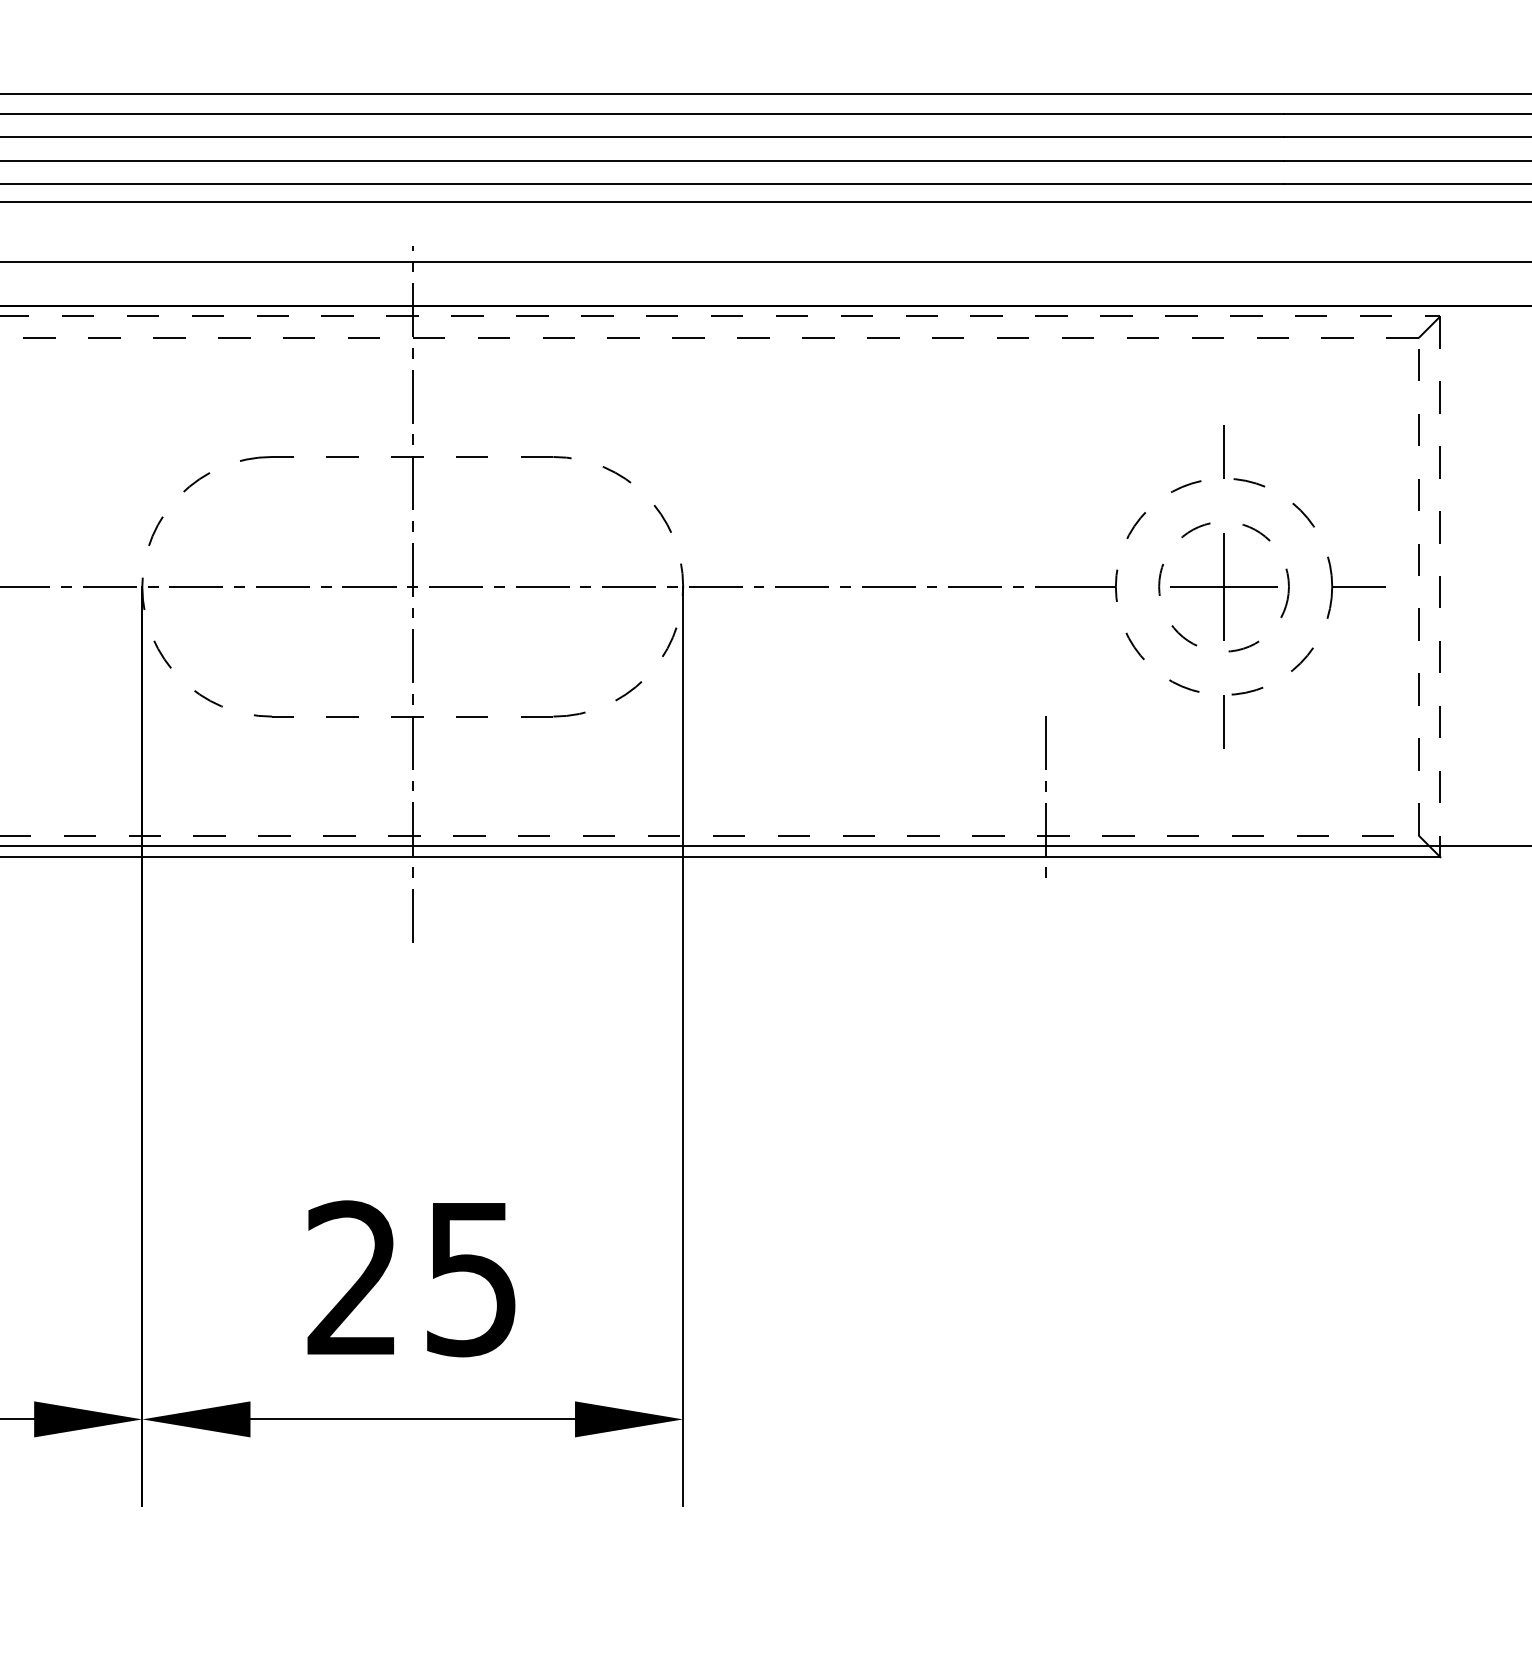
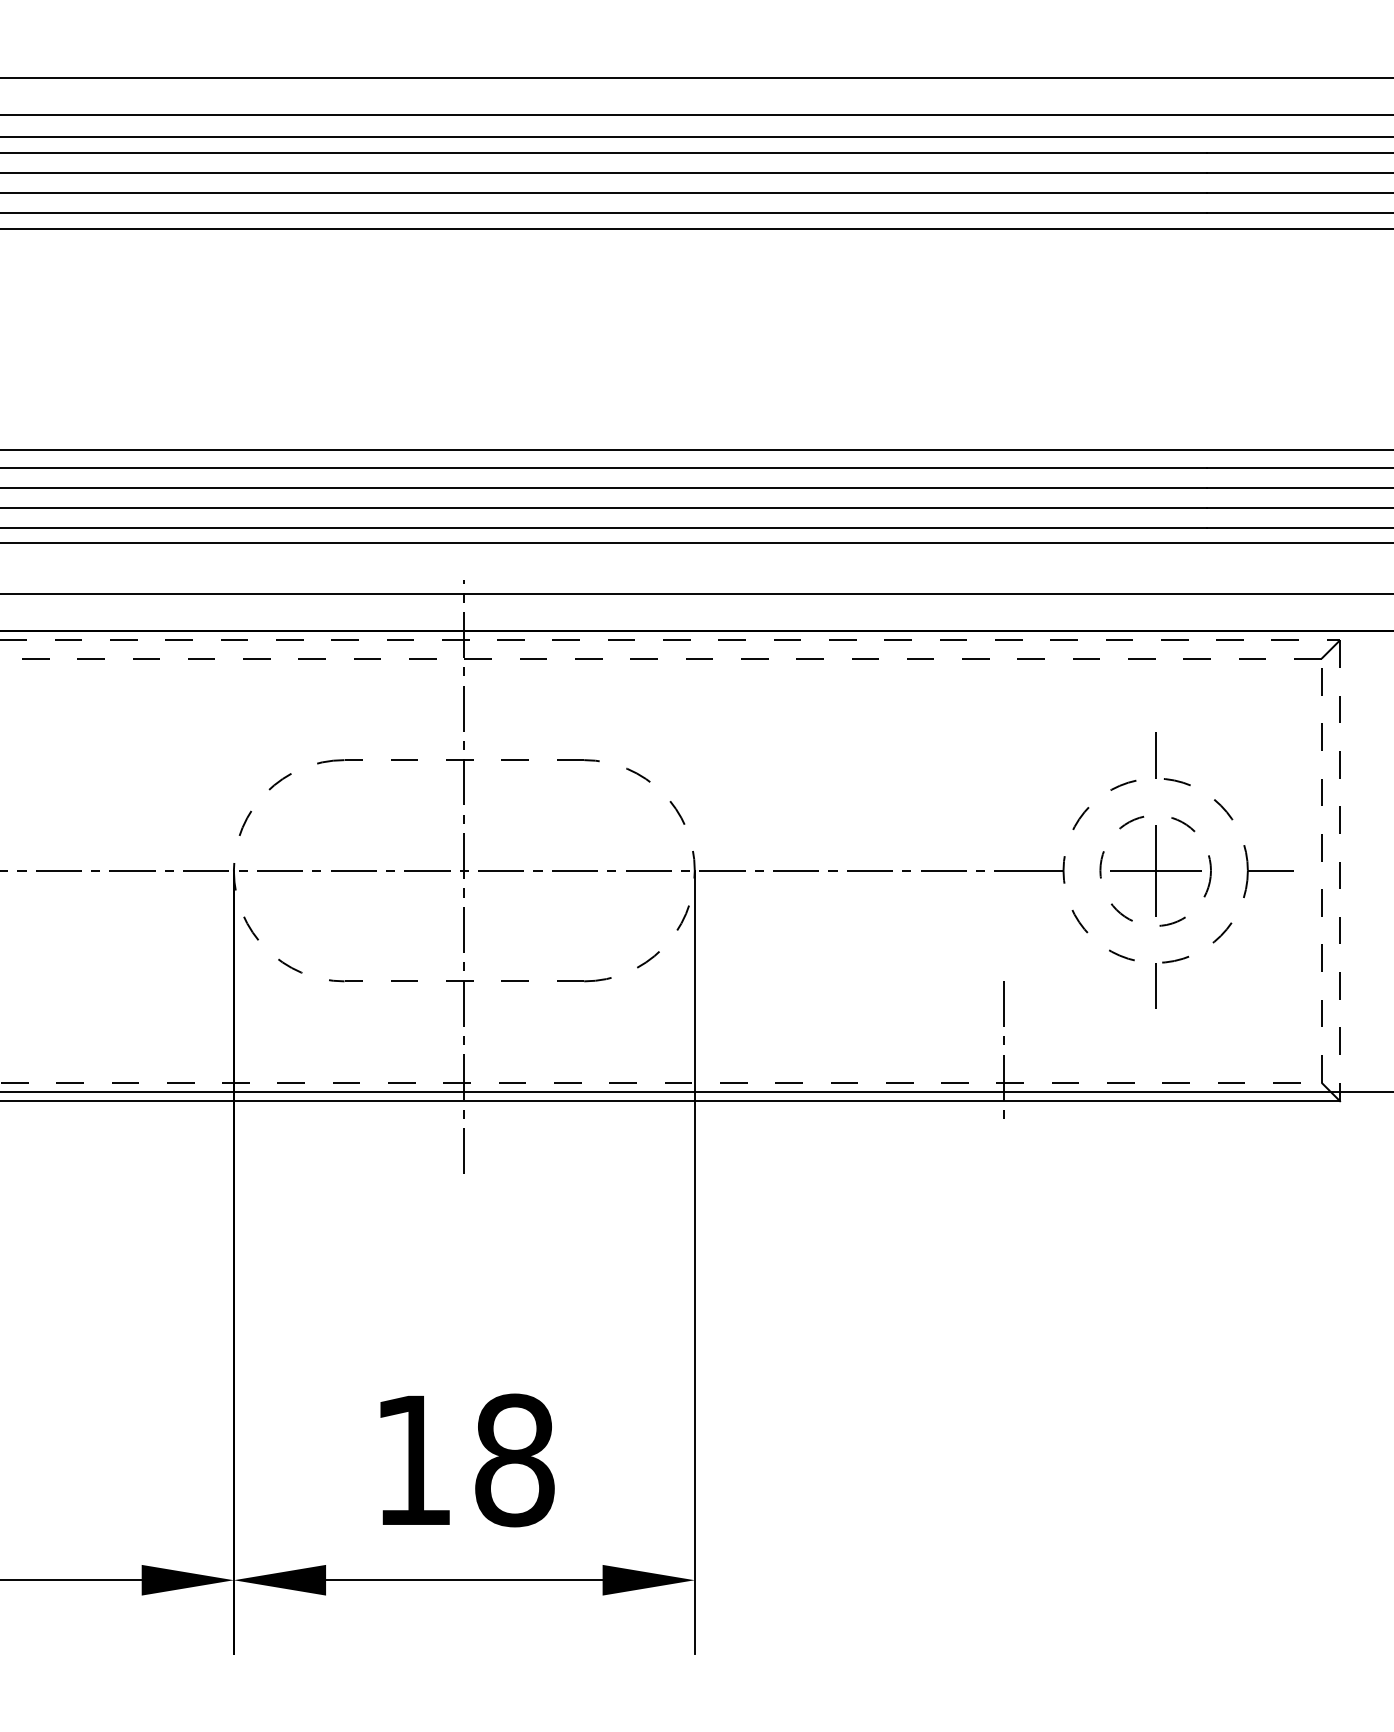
text: (412, 1278) -> (464, 1460), 25 -> 18

